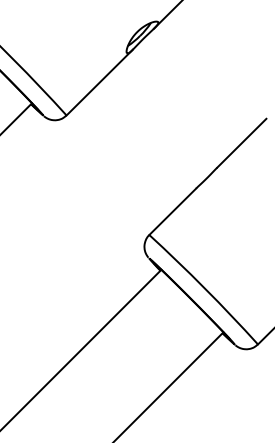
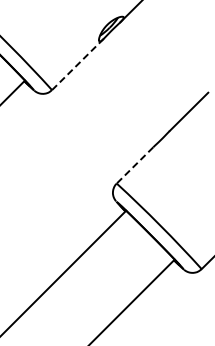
line: (99, 82) -> (77, 64), solid -> dashed
line: (173, 211) -> (135, 165), solid -> dashed

